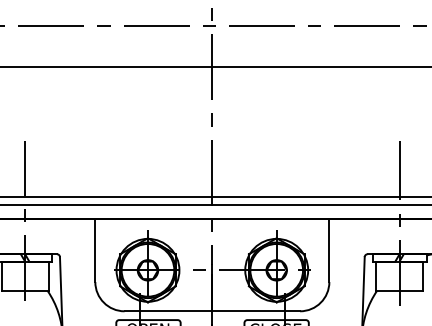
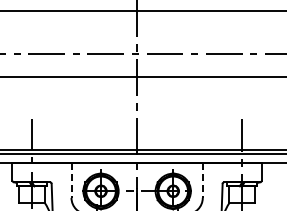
line: (95, 251) -> (71, 180), solid -> dashed
line: (328, 251) -> (202, 180), solid -> dashed

